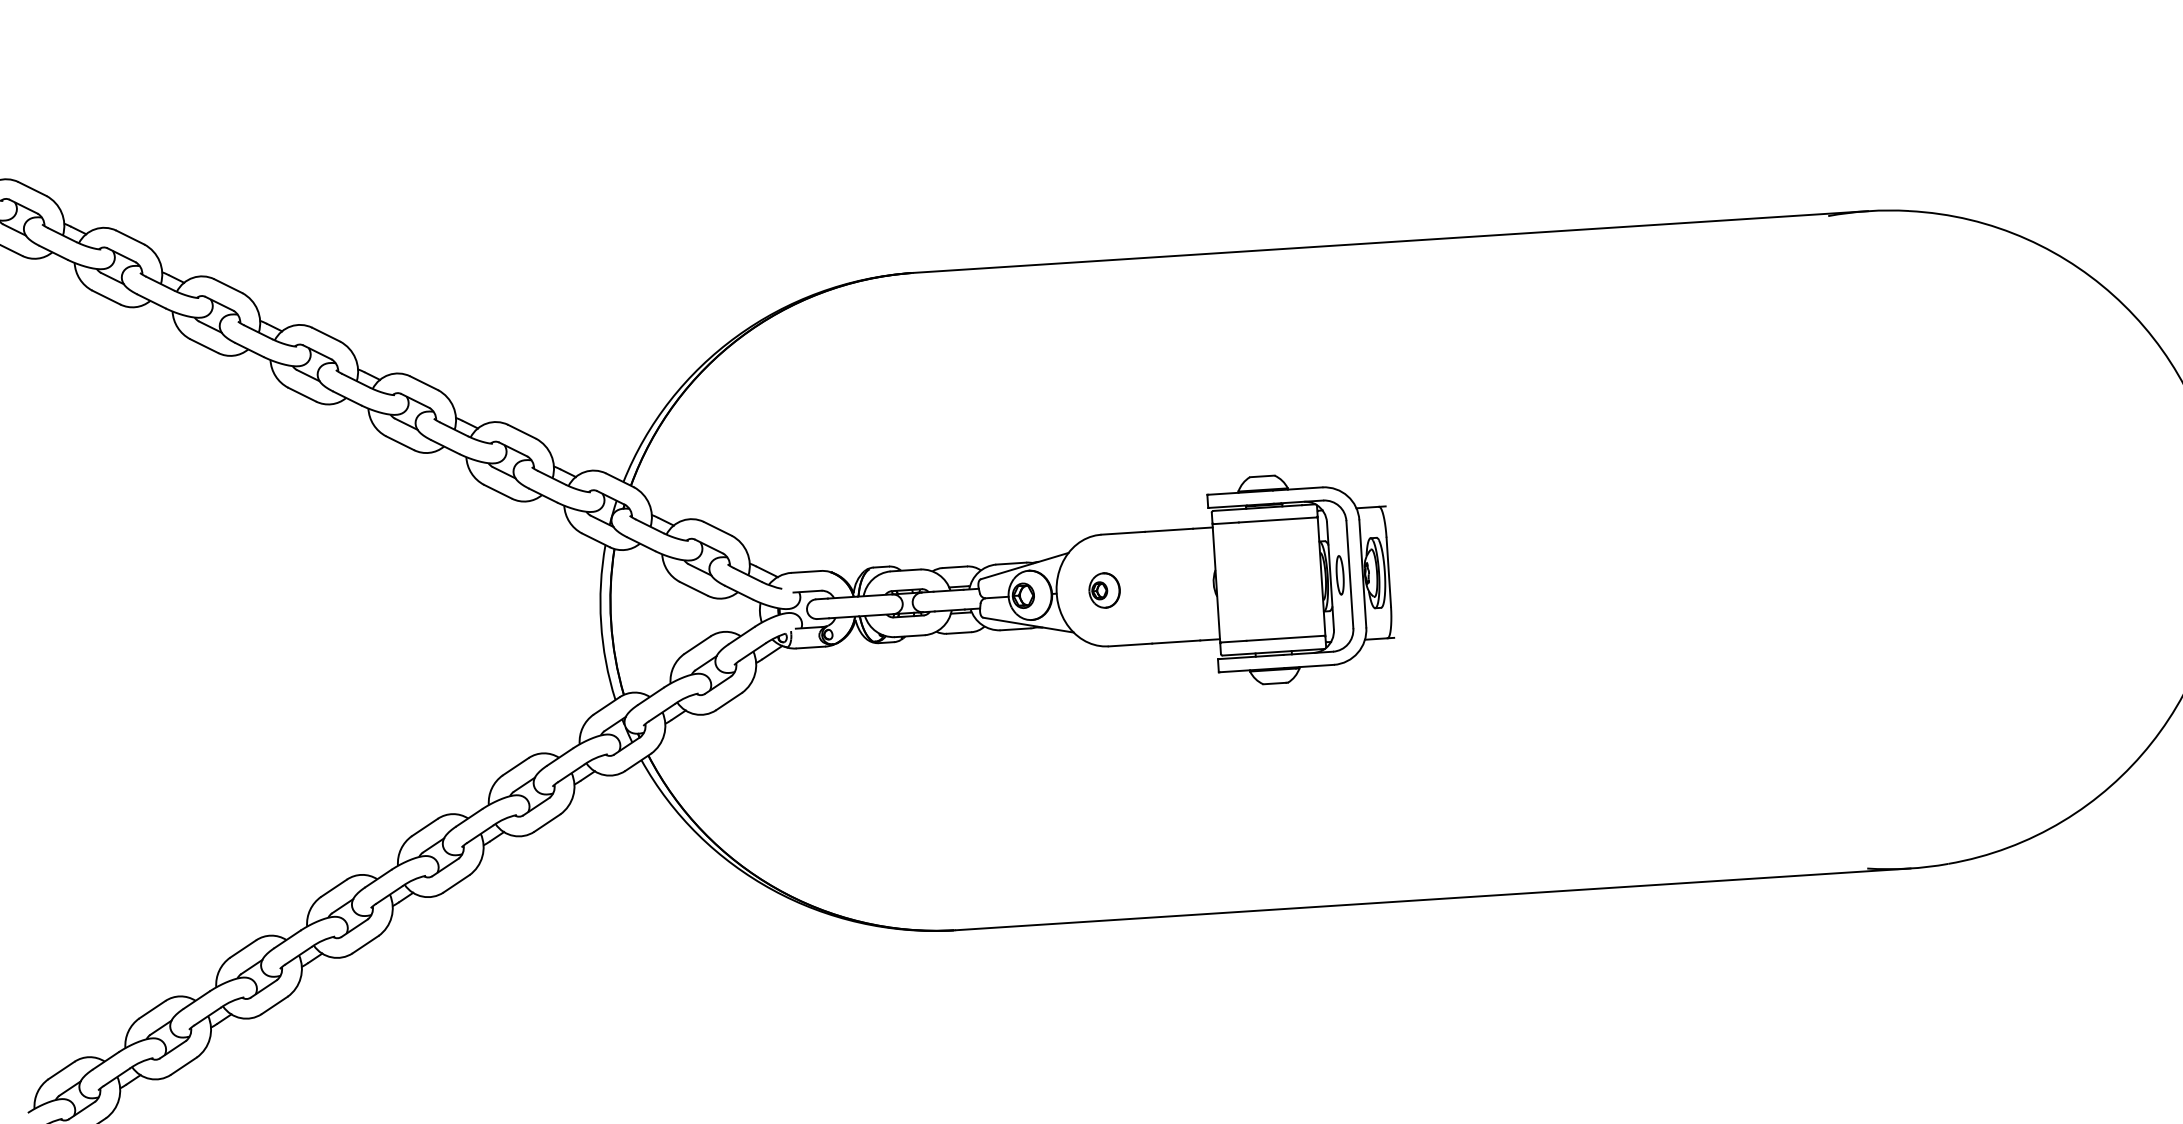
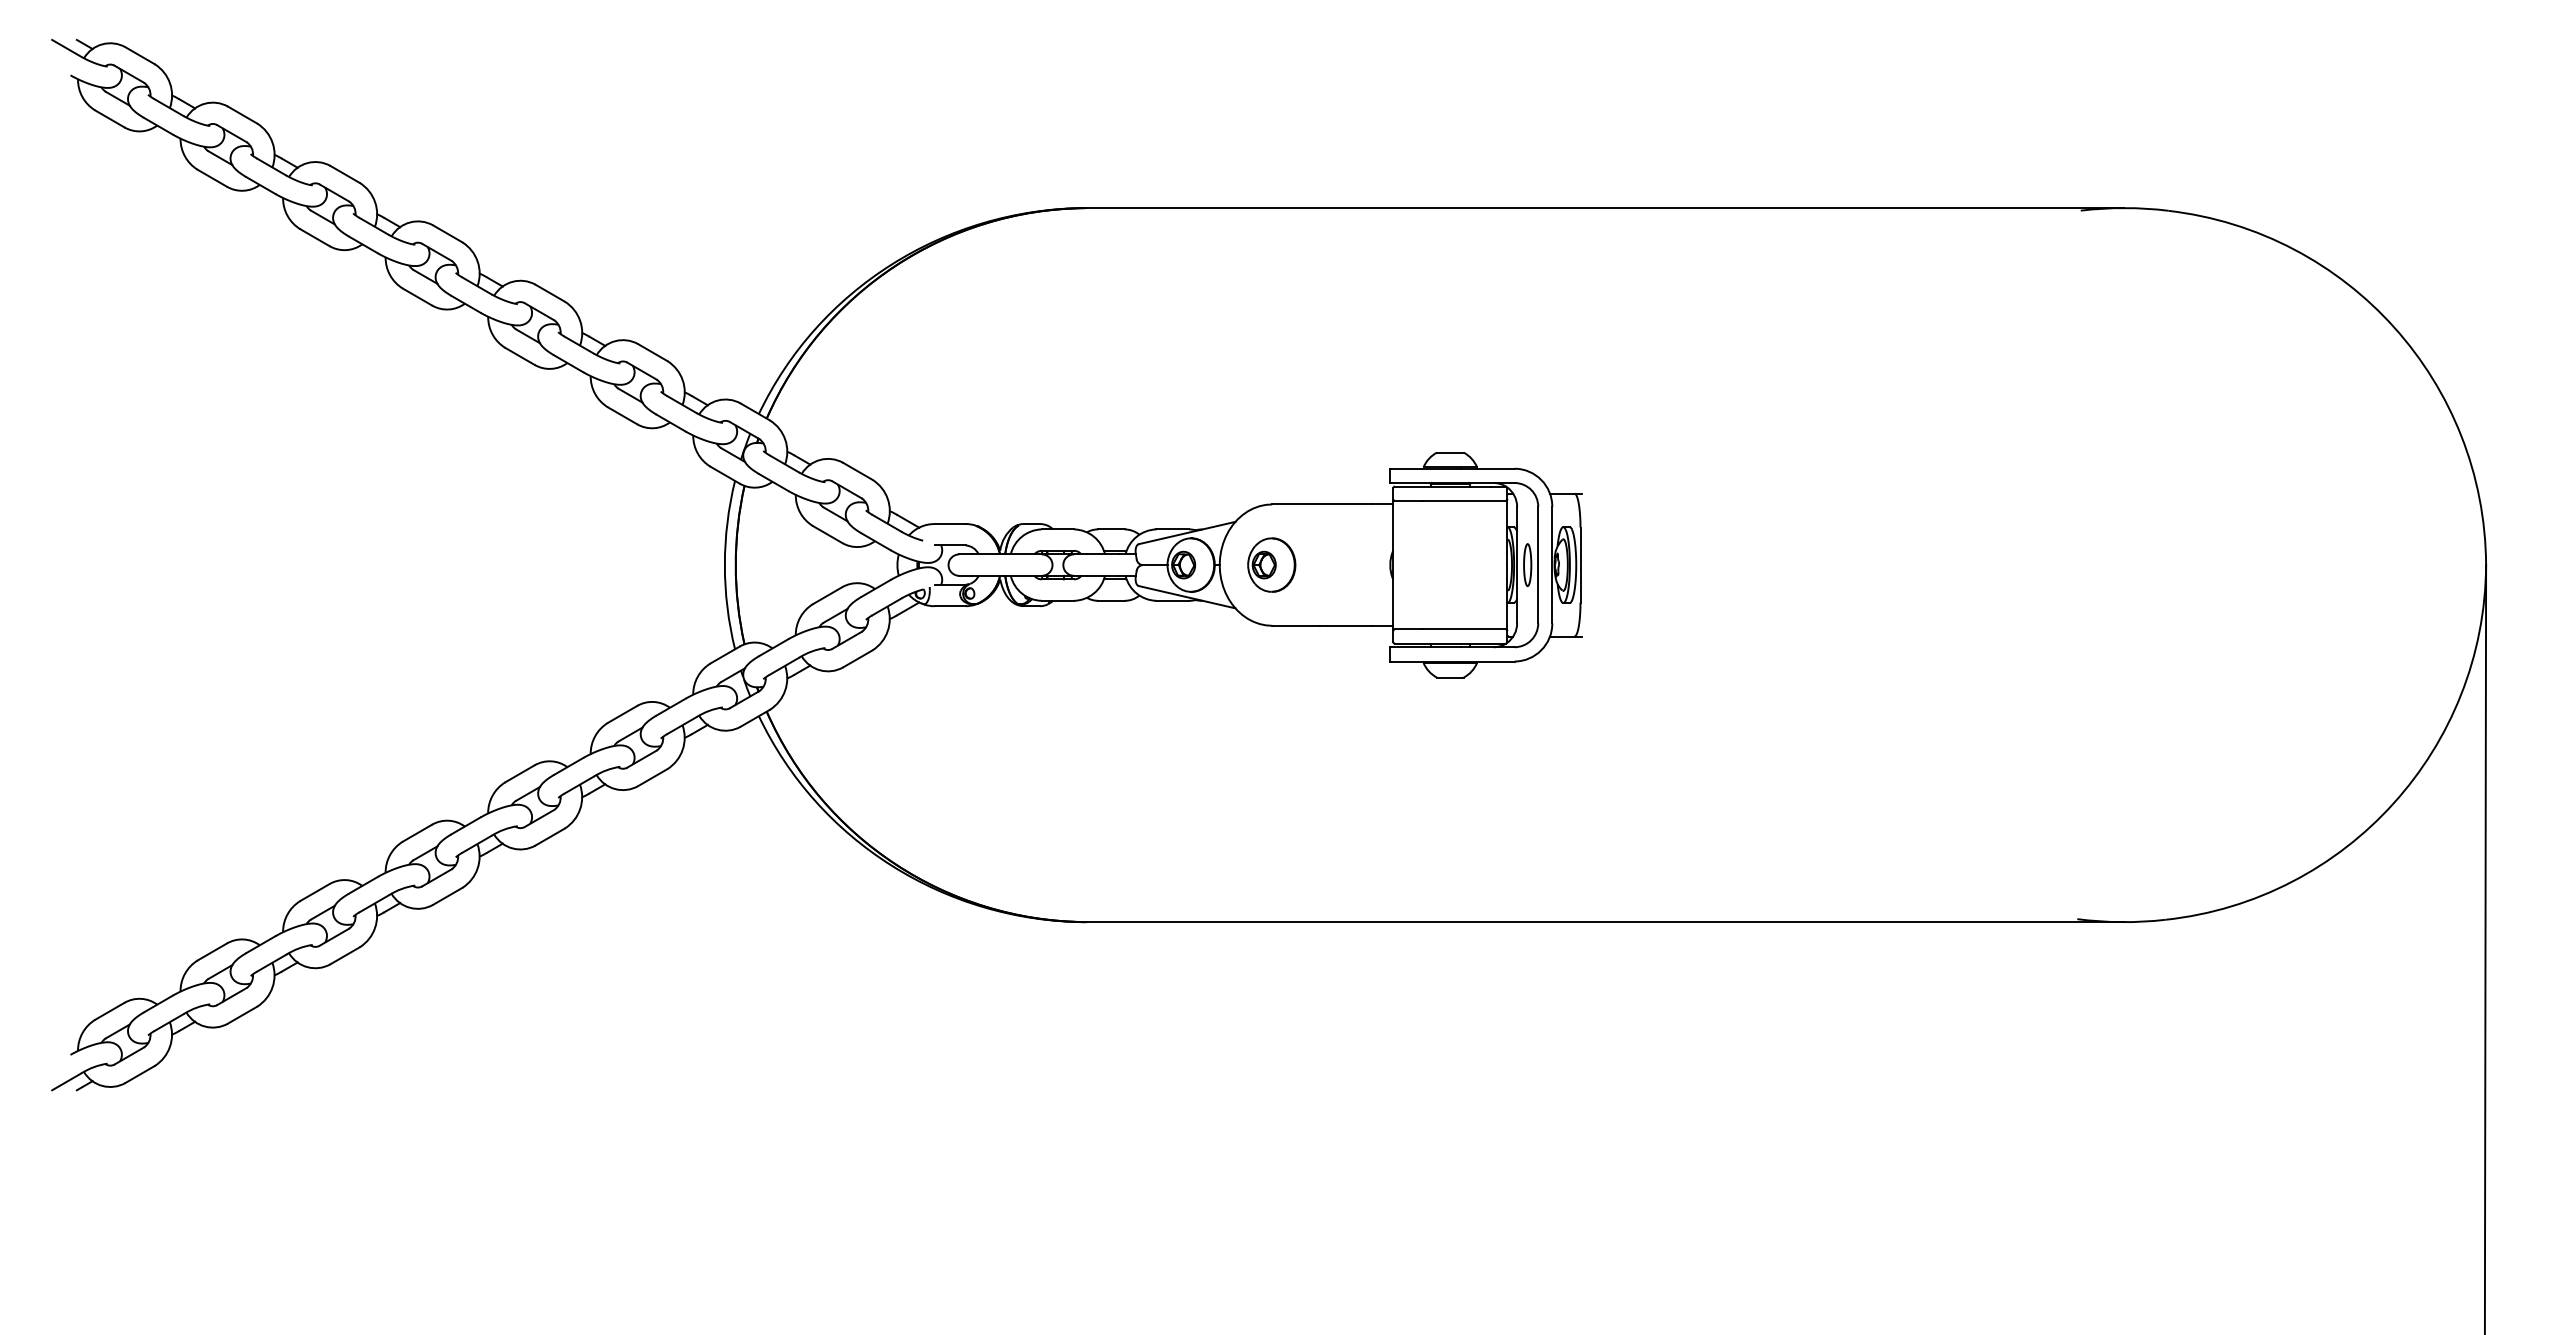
part: (1104, 590) -> (1271, 564), size x1.43

